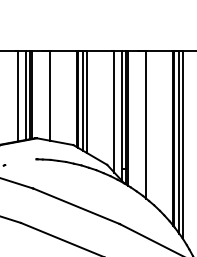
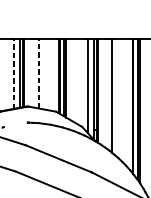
line: (18, 95) -> (14, 73), solid -> dashed
line: (50, 95) -> (38, 73), solid -> dashed

